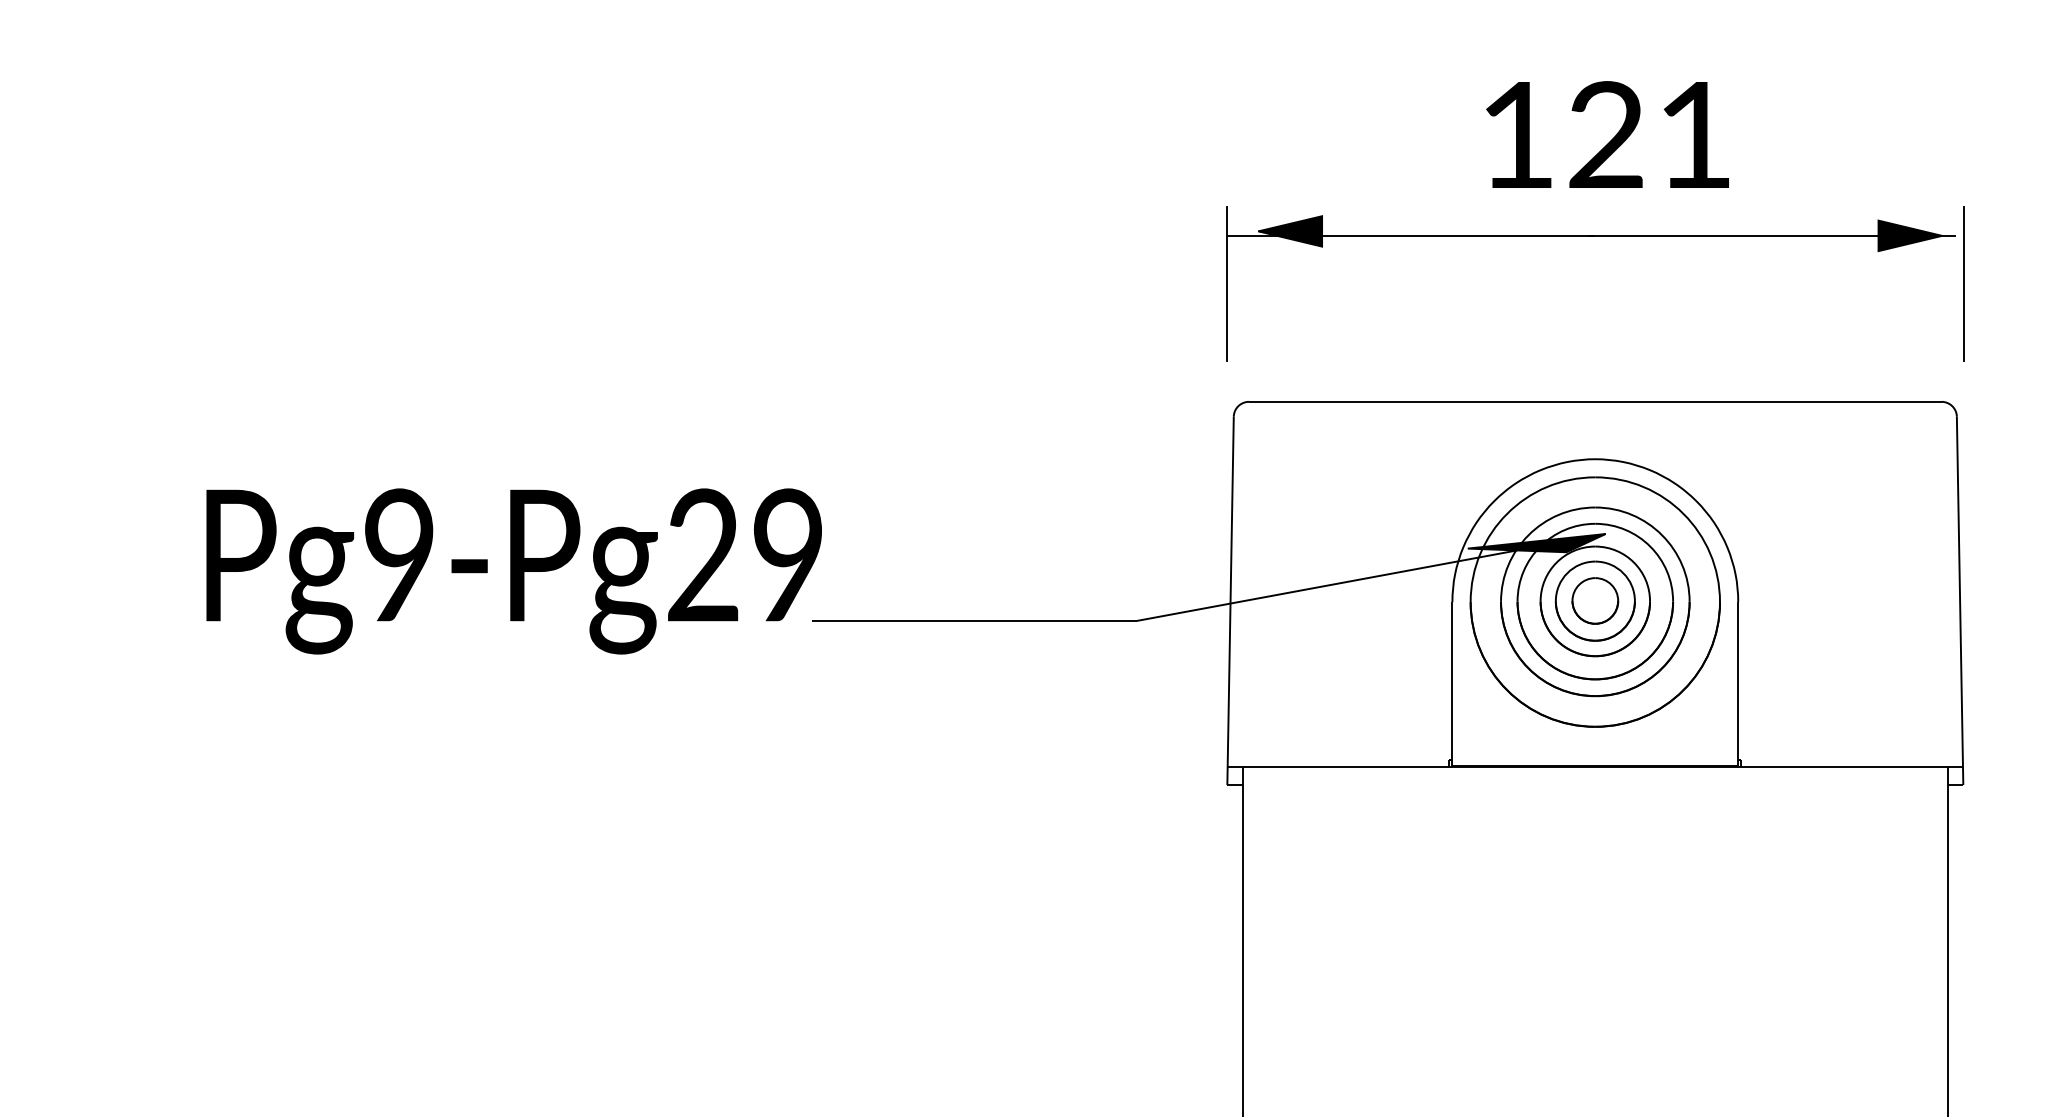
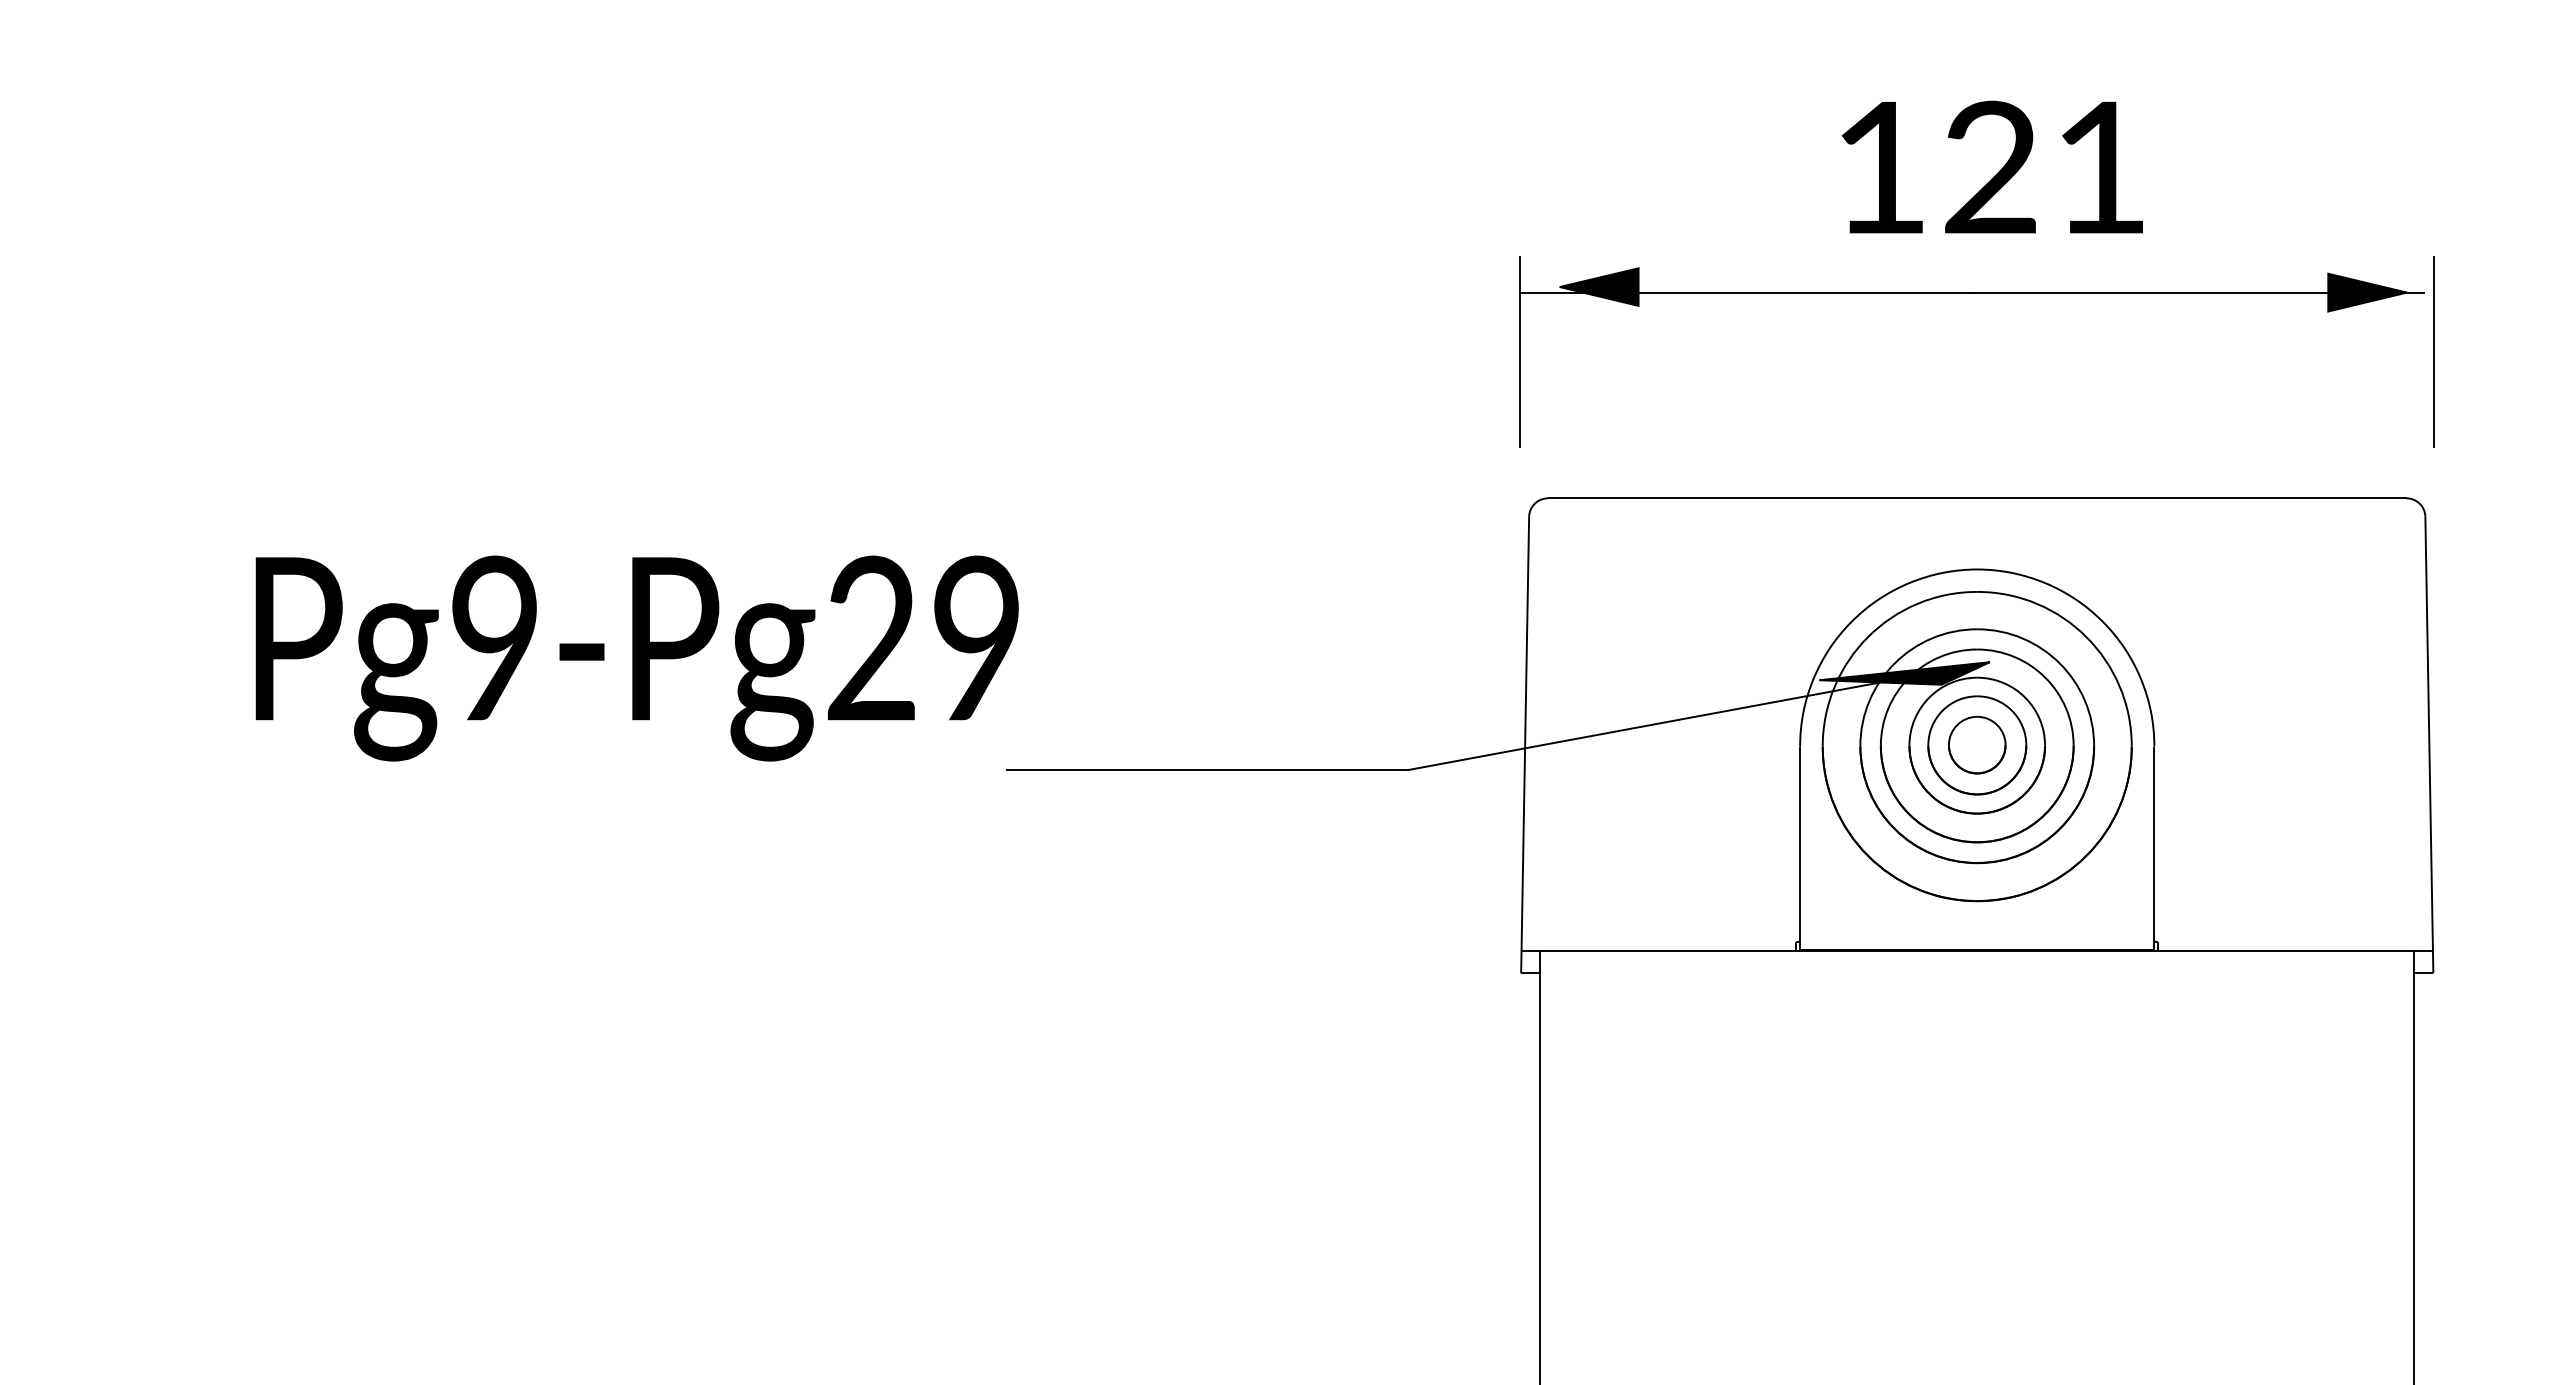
text: (513, 571) -> (636, 658), moved

